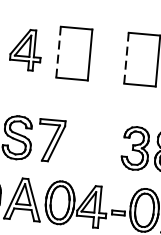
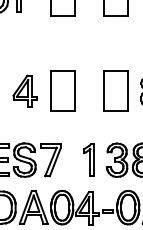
line: (58, 51) -> (50, 90), dashed -> solid
line: (126, 57) -> (103, 90), dashed -> solid
part: (99, 144) -> (88, 159), added

